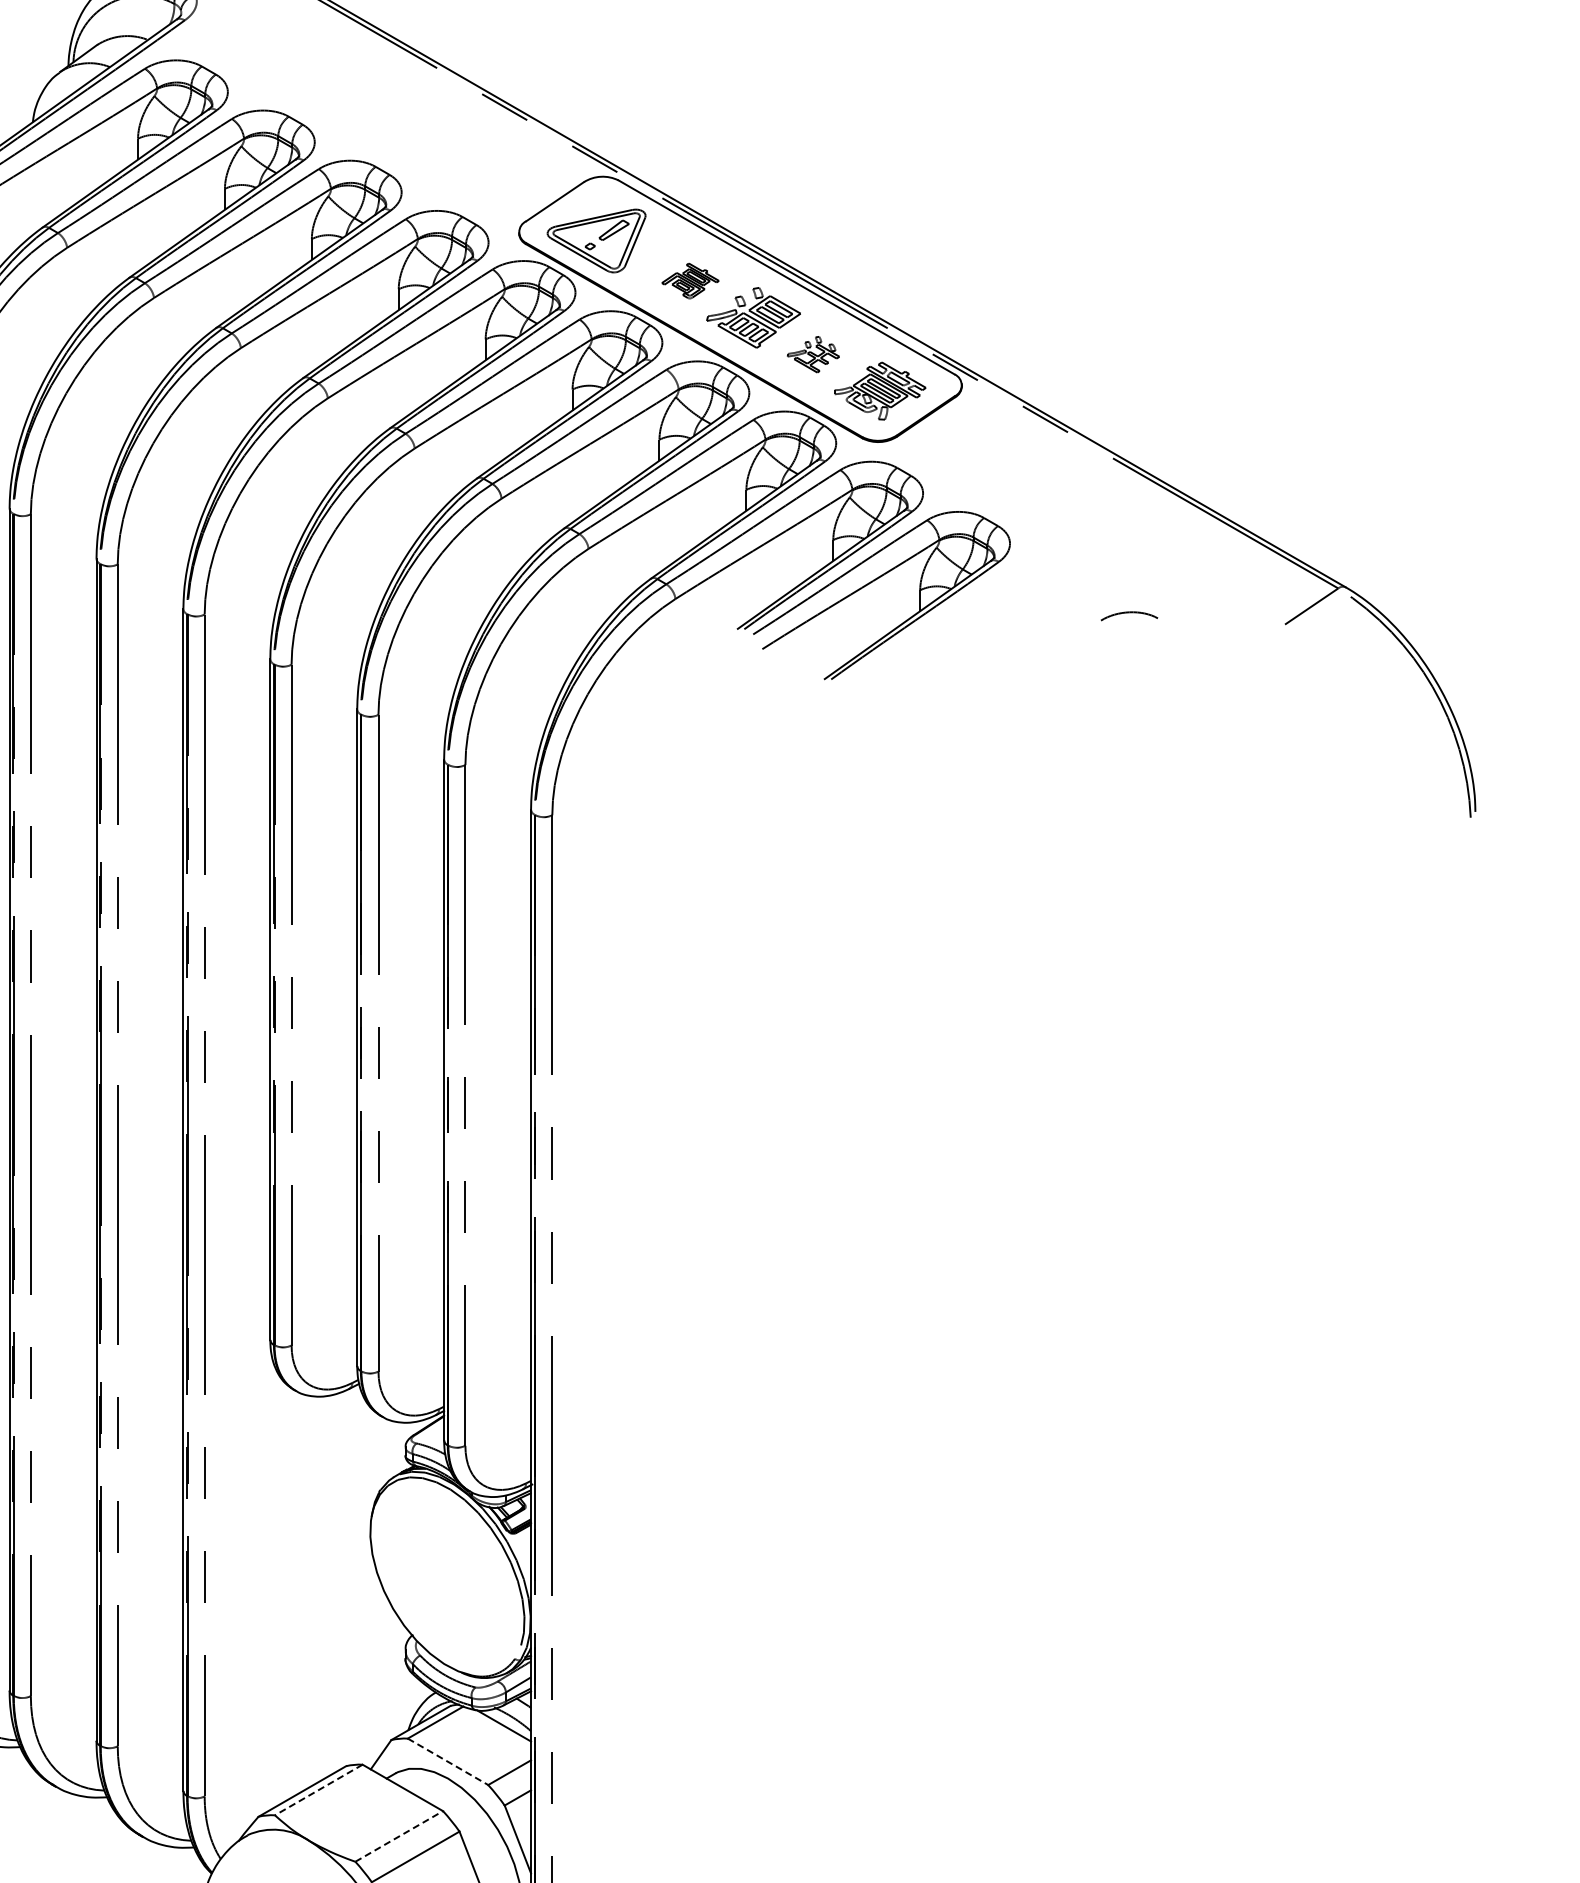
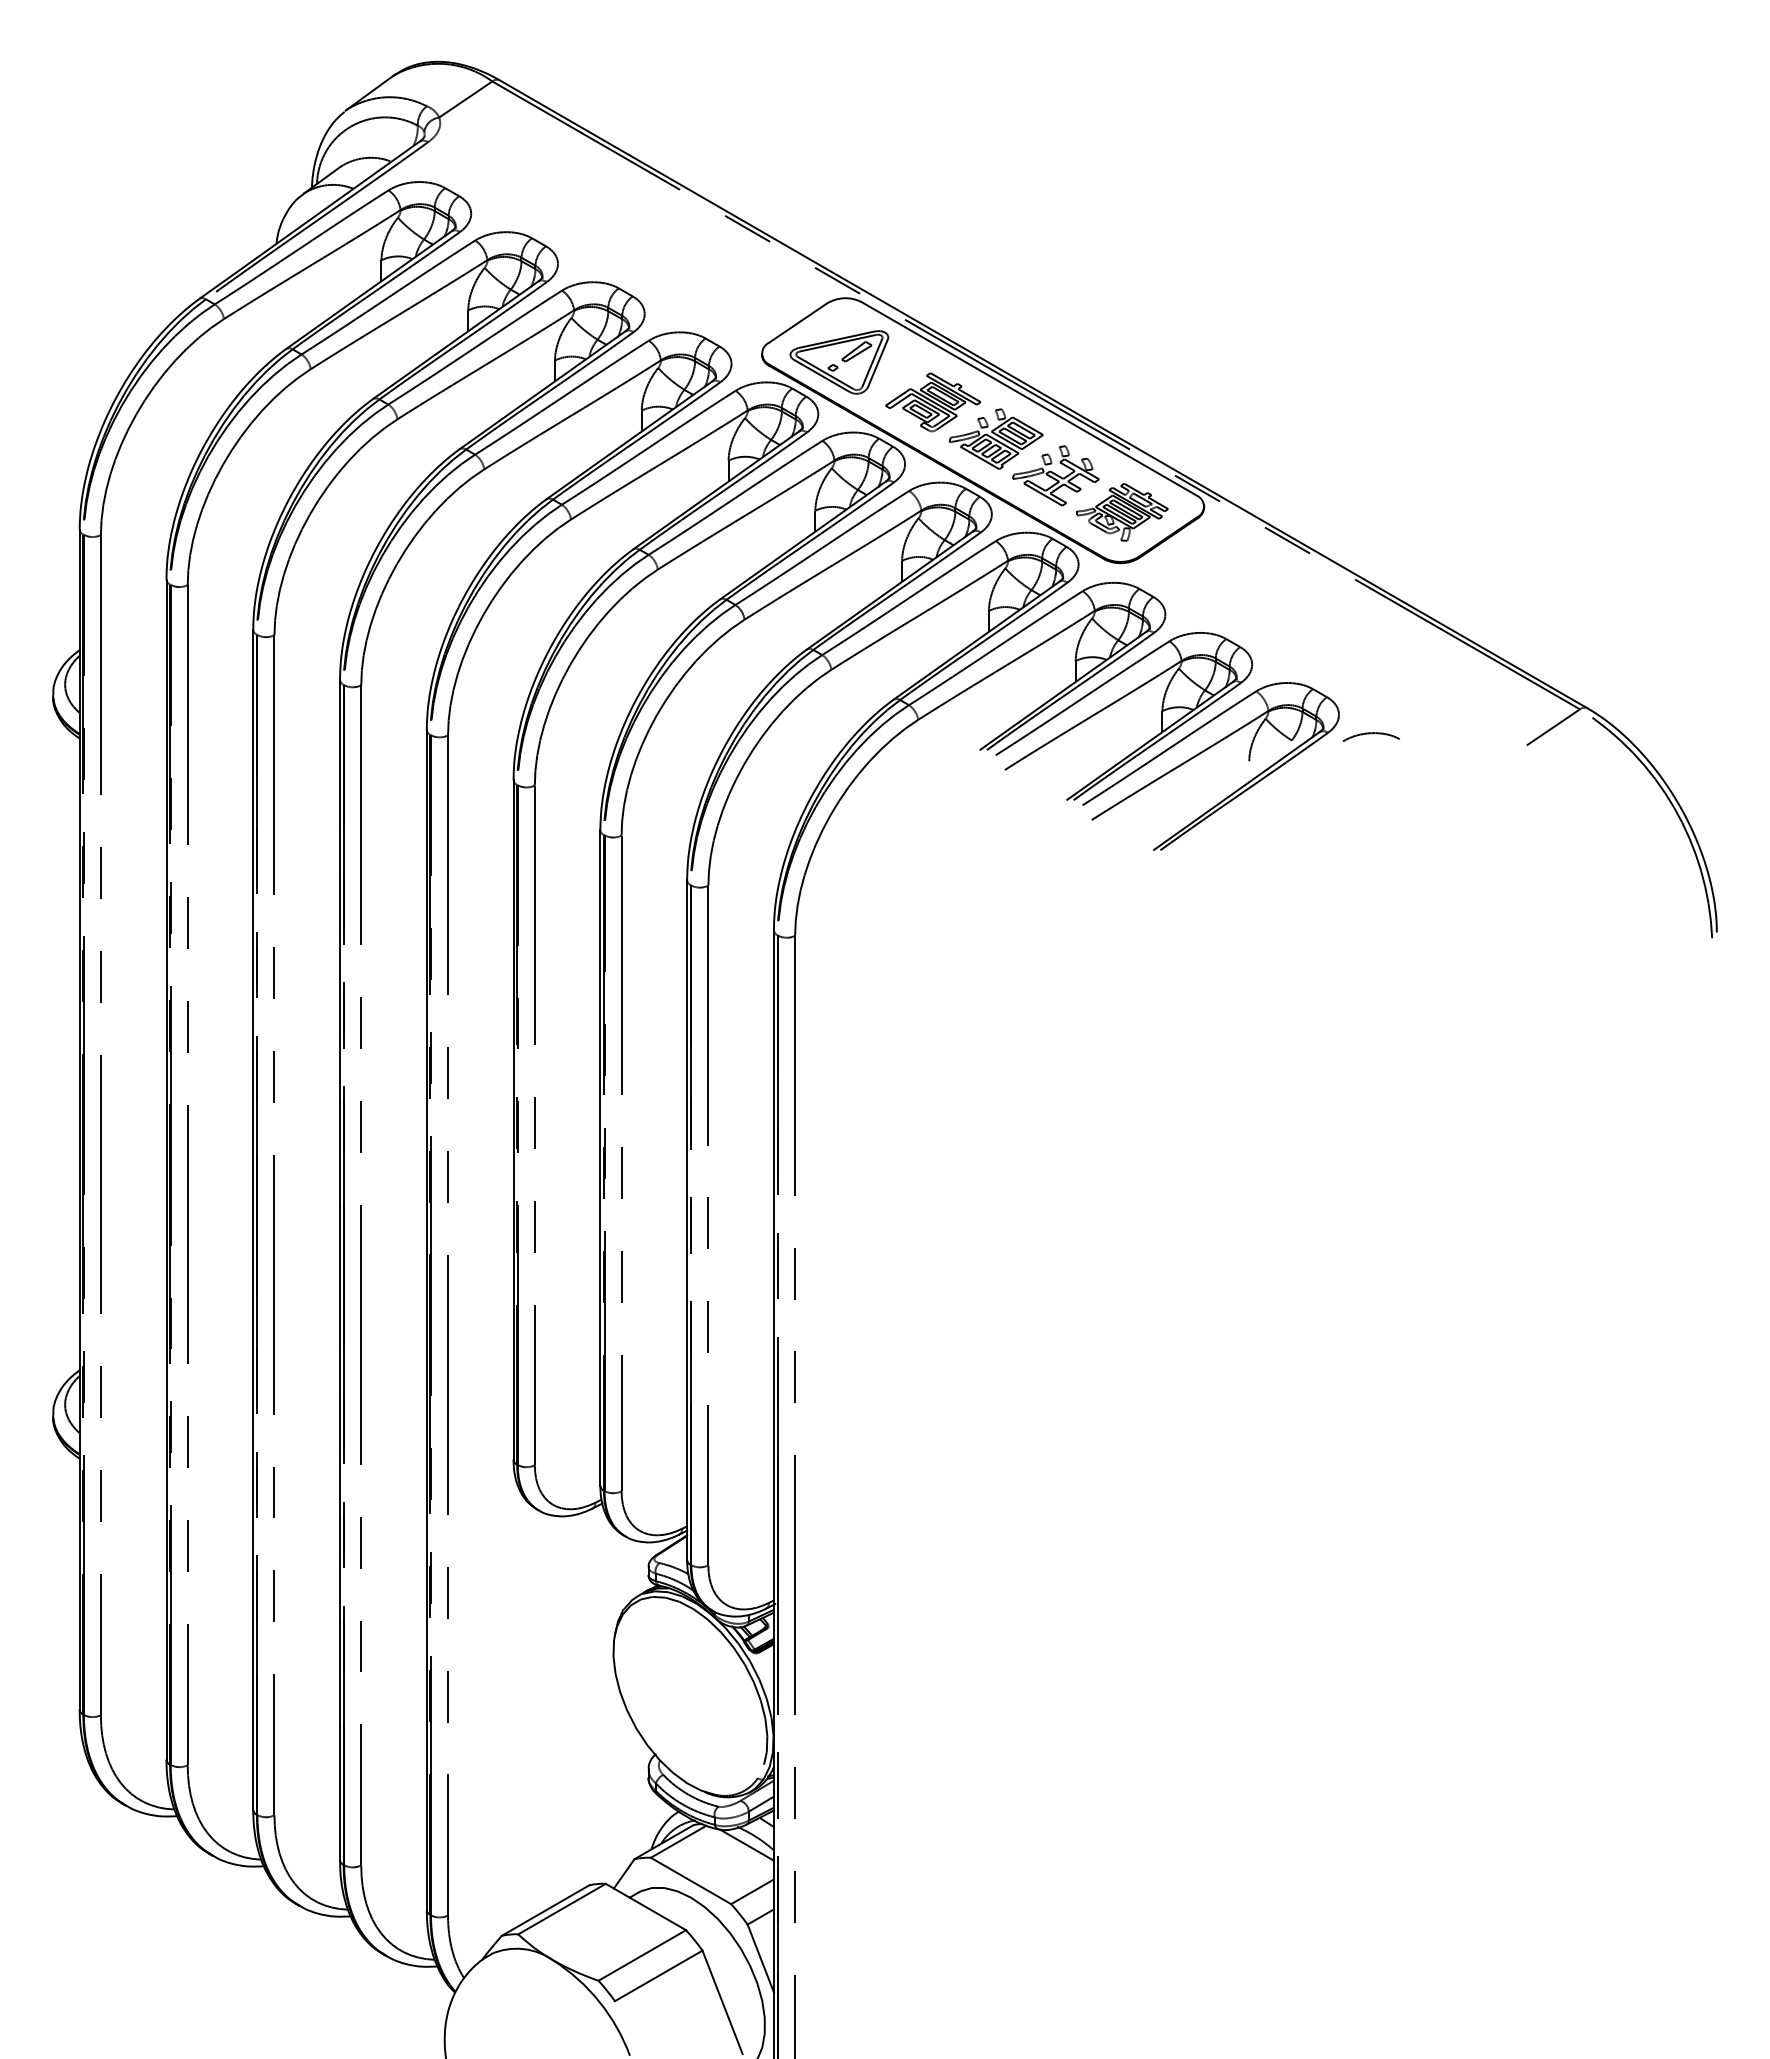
part: (689, 281) -> (932, 402), size x1.67
part: (813, 354) -> (1055, 475), size x1.67
part: (958, 633) -> (1200, 754), added
line: (448, 1762) -> (691, 1881), dashed -> solid
line: (318, 1790) -> (561, 1909), dashed -> solid
line: (399, 1836) -> (642, 1955), dashed -> solid

